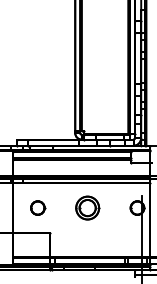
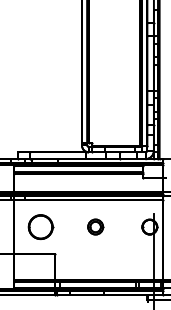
part: (38, 207) -> (41, 226), size x1.6
part: (87, 207) -> (95, 226), size x0.6

